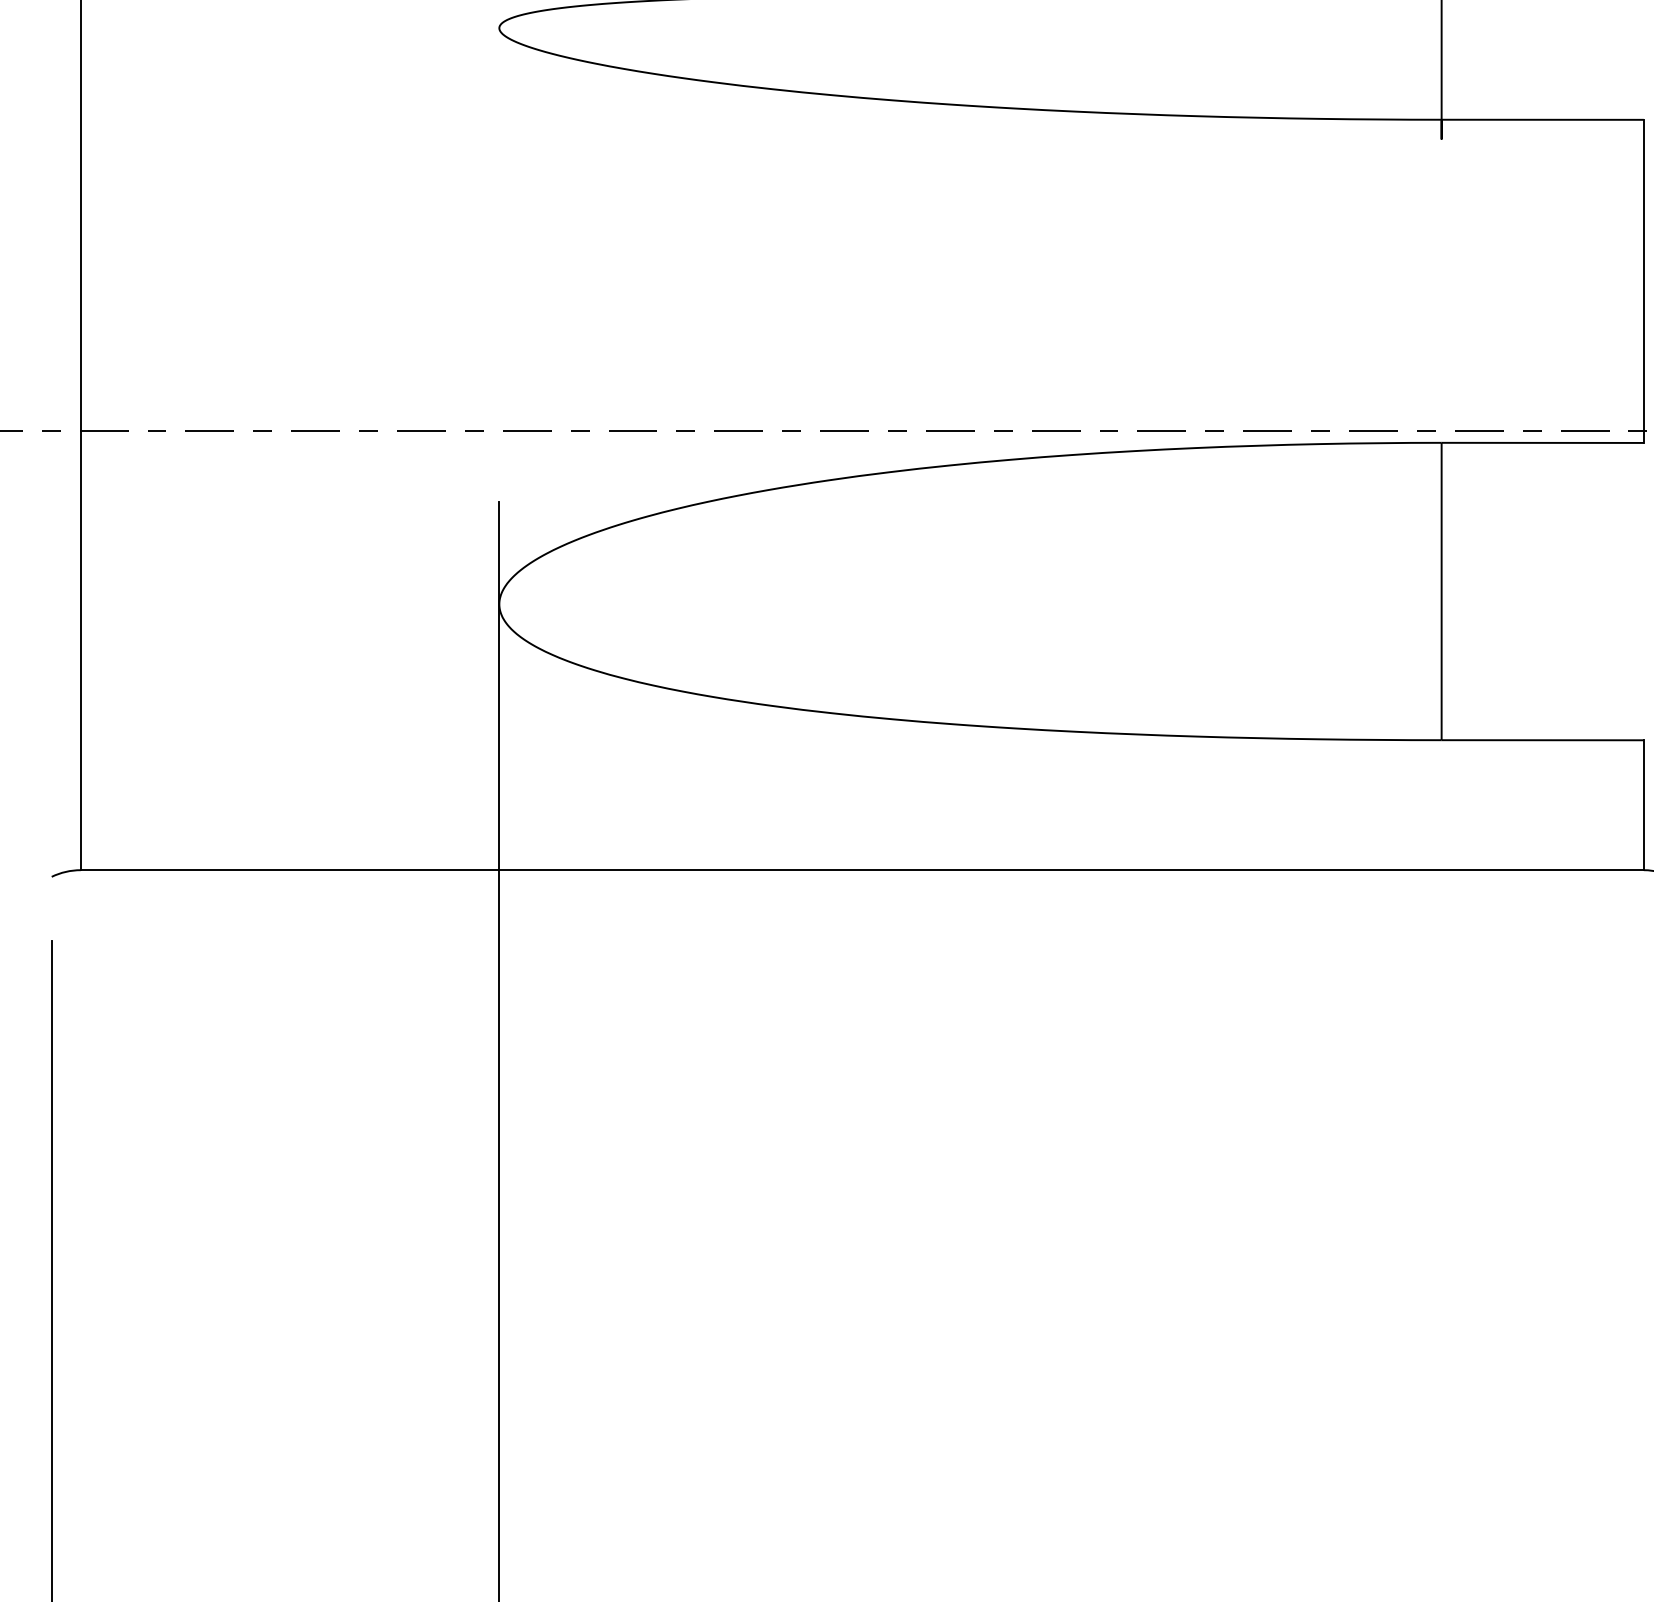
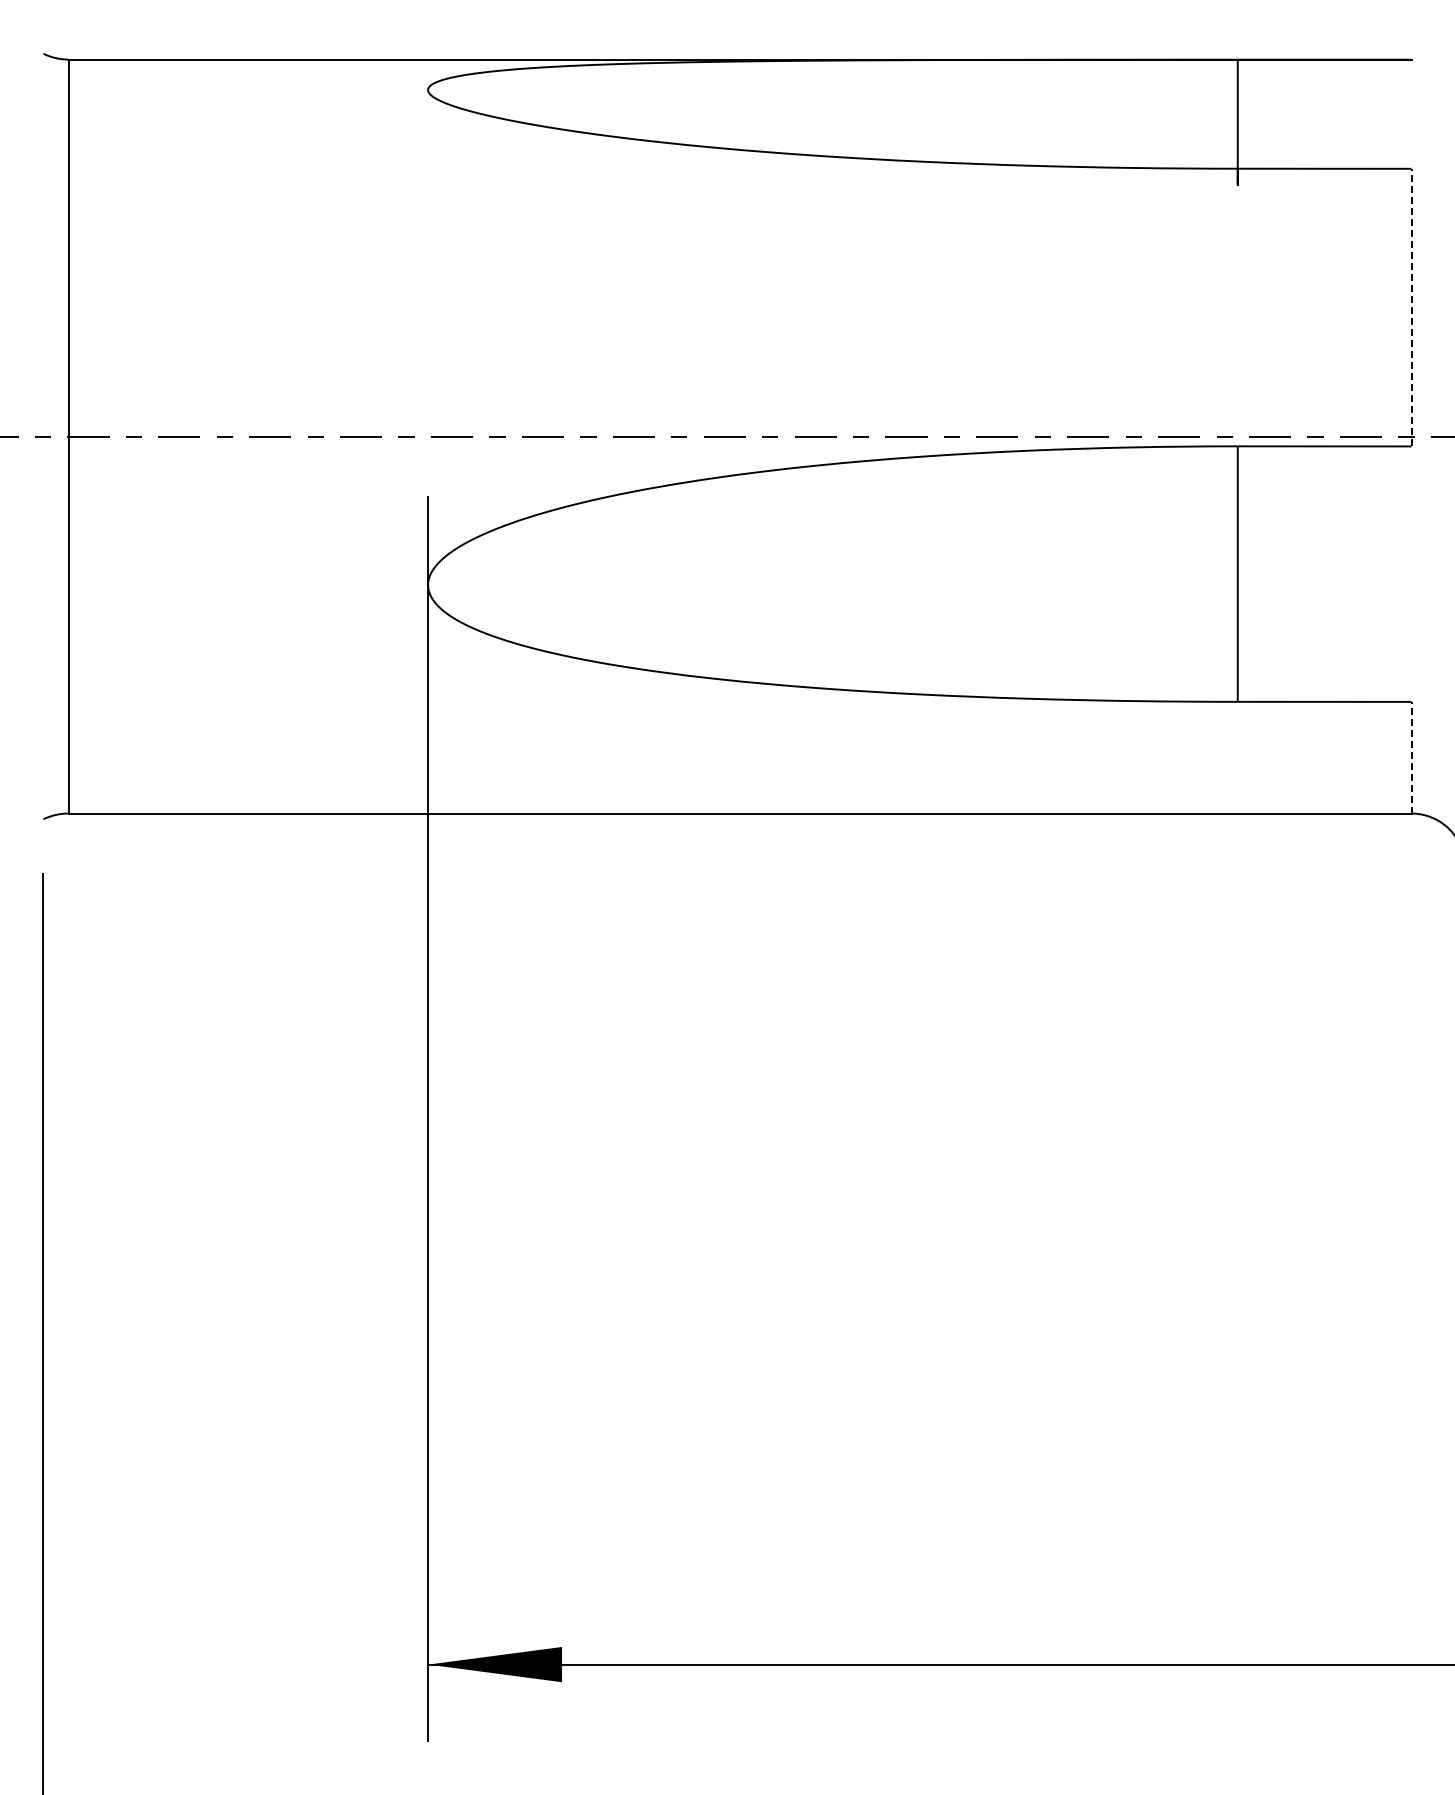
line: (1643, 281) -> (1411, 307), solid -> dashed
line: (1643, 804) -> (1411, 757), solid -> dashed

